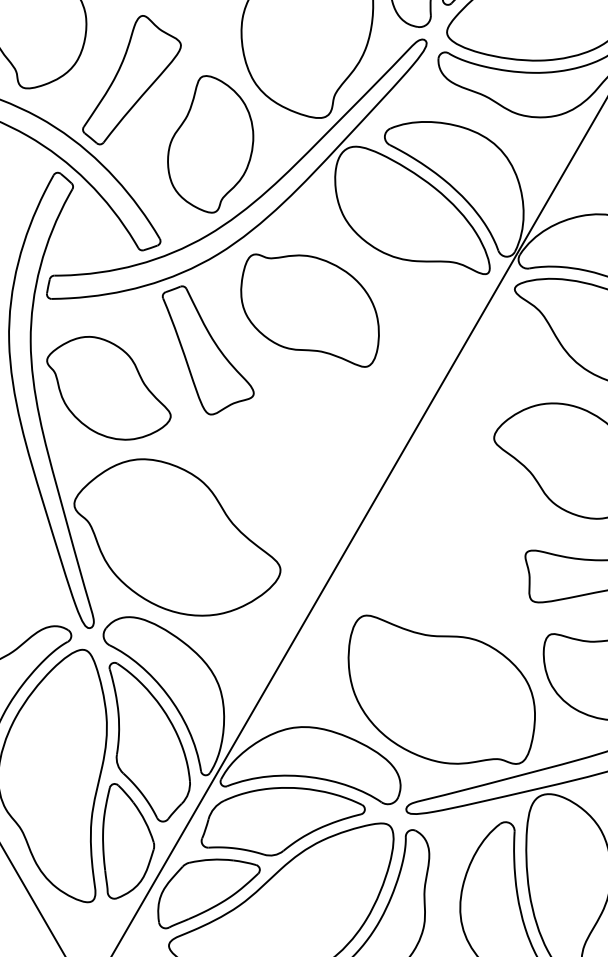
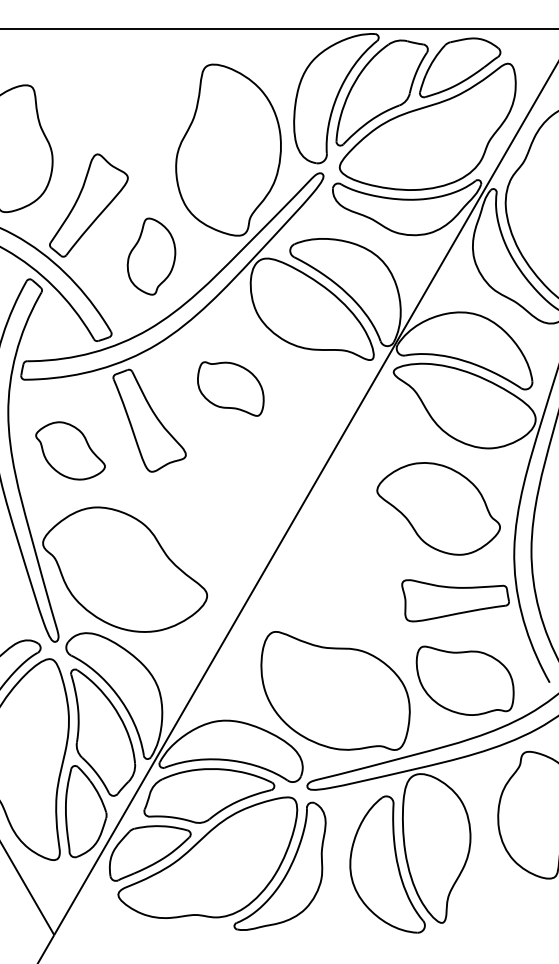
part: (210, 144) -> (151, 256), size x0.7
part: (309, 309) -> (230, 388), size x0.6
part: (108, 387) -> (70, 450), size x0.7

